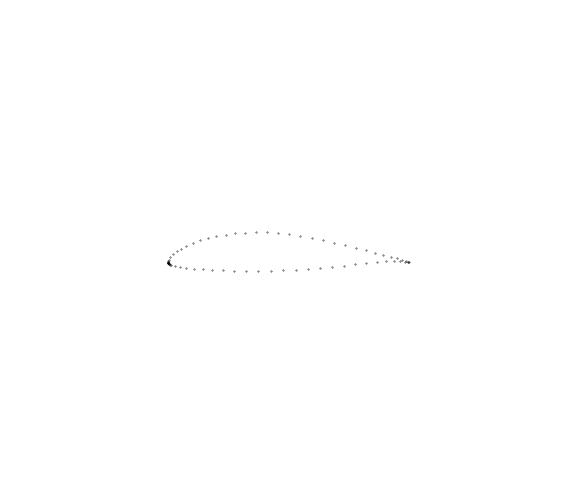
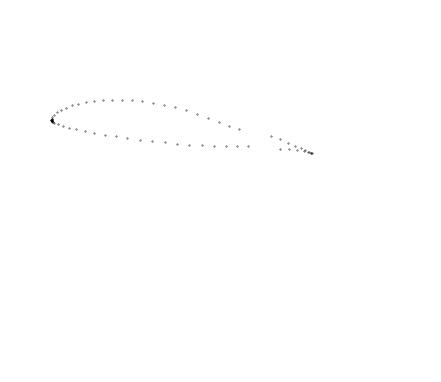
part: (387, 256) -> (291, 144), moved

